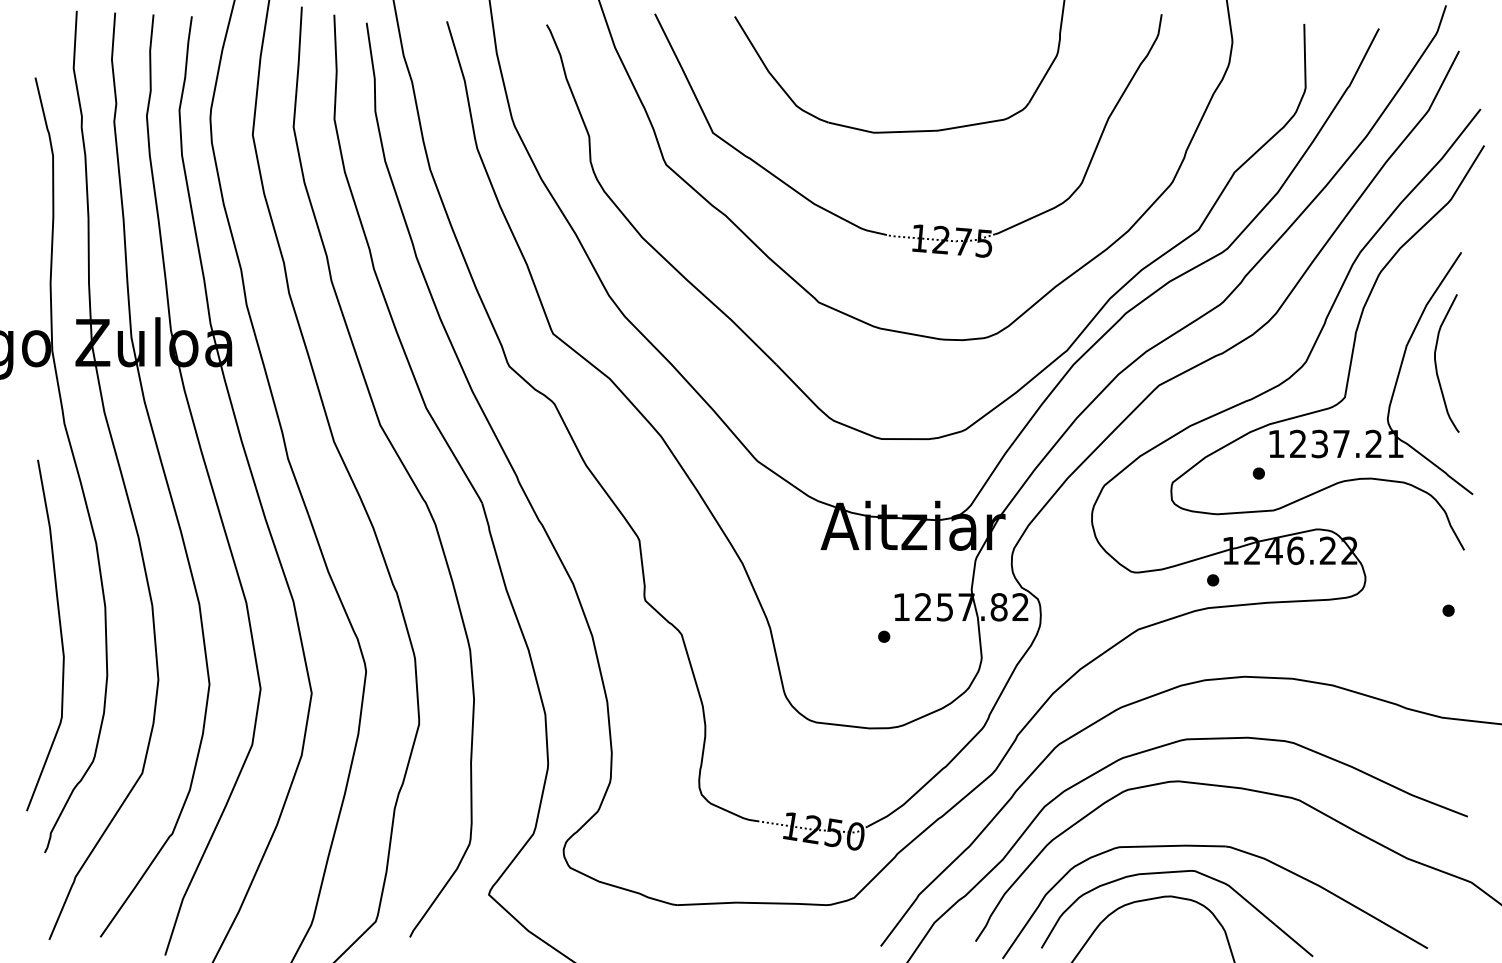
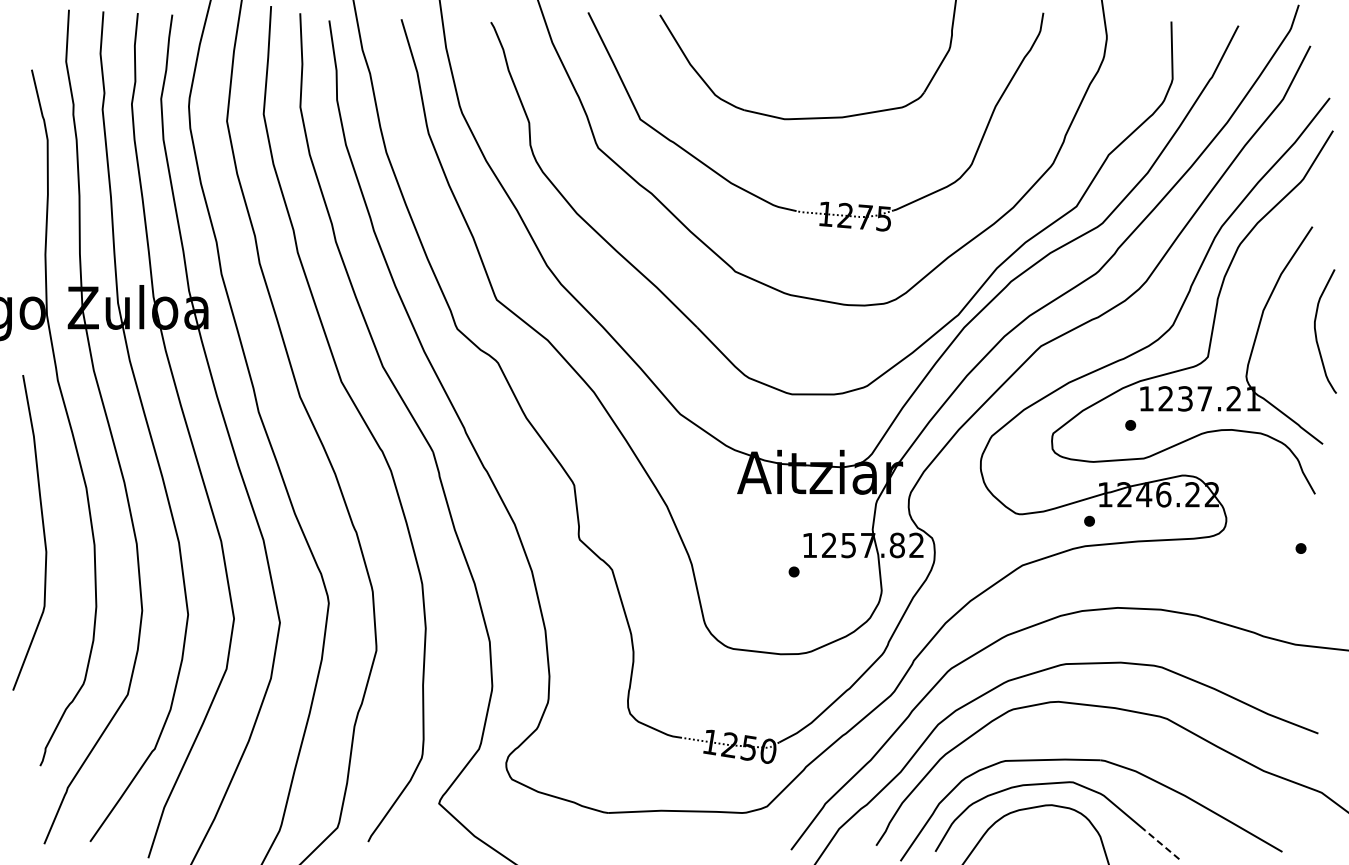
curve: (1436, 363) -> (1316, 331), moved
curve: (59, 630) -> (42, 528), moved
line: (1293, 940) -> (1161, 844), solid -> dashed

